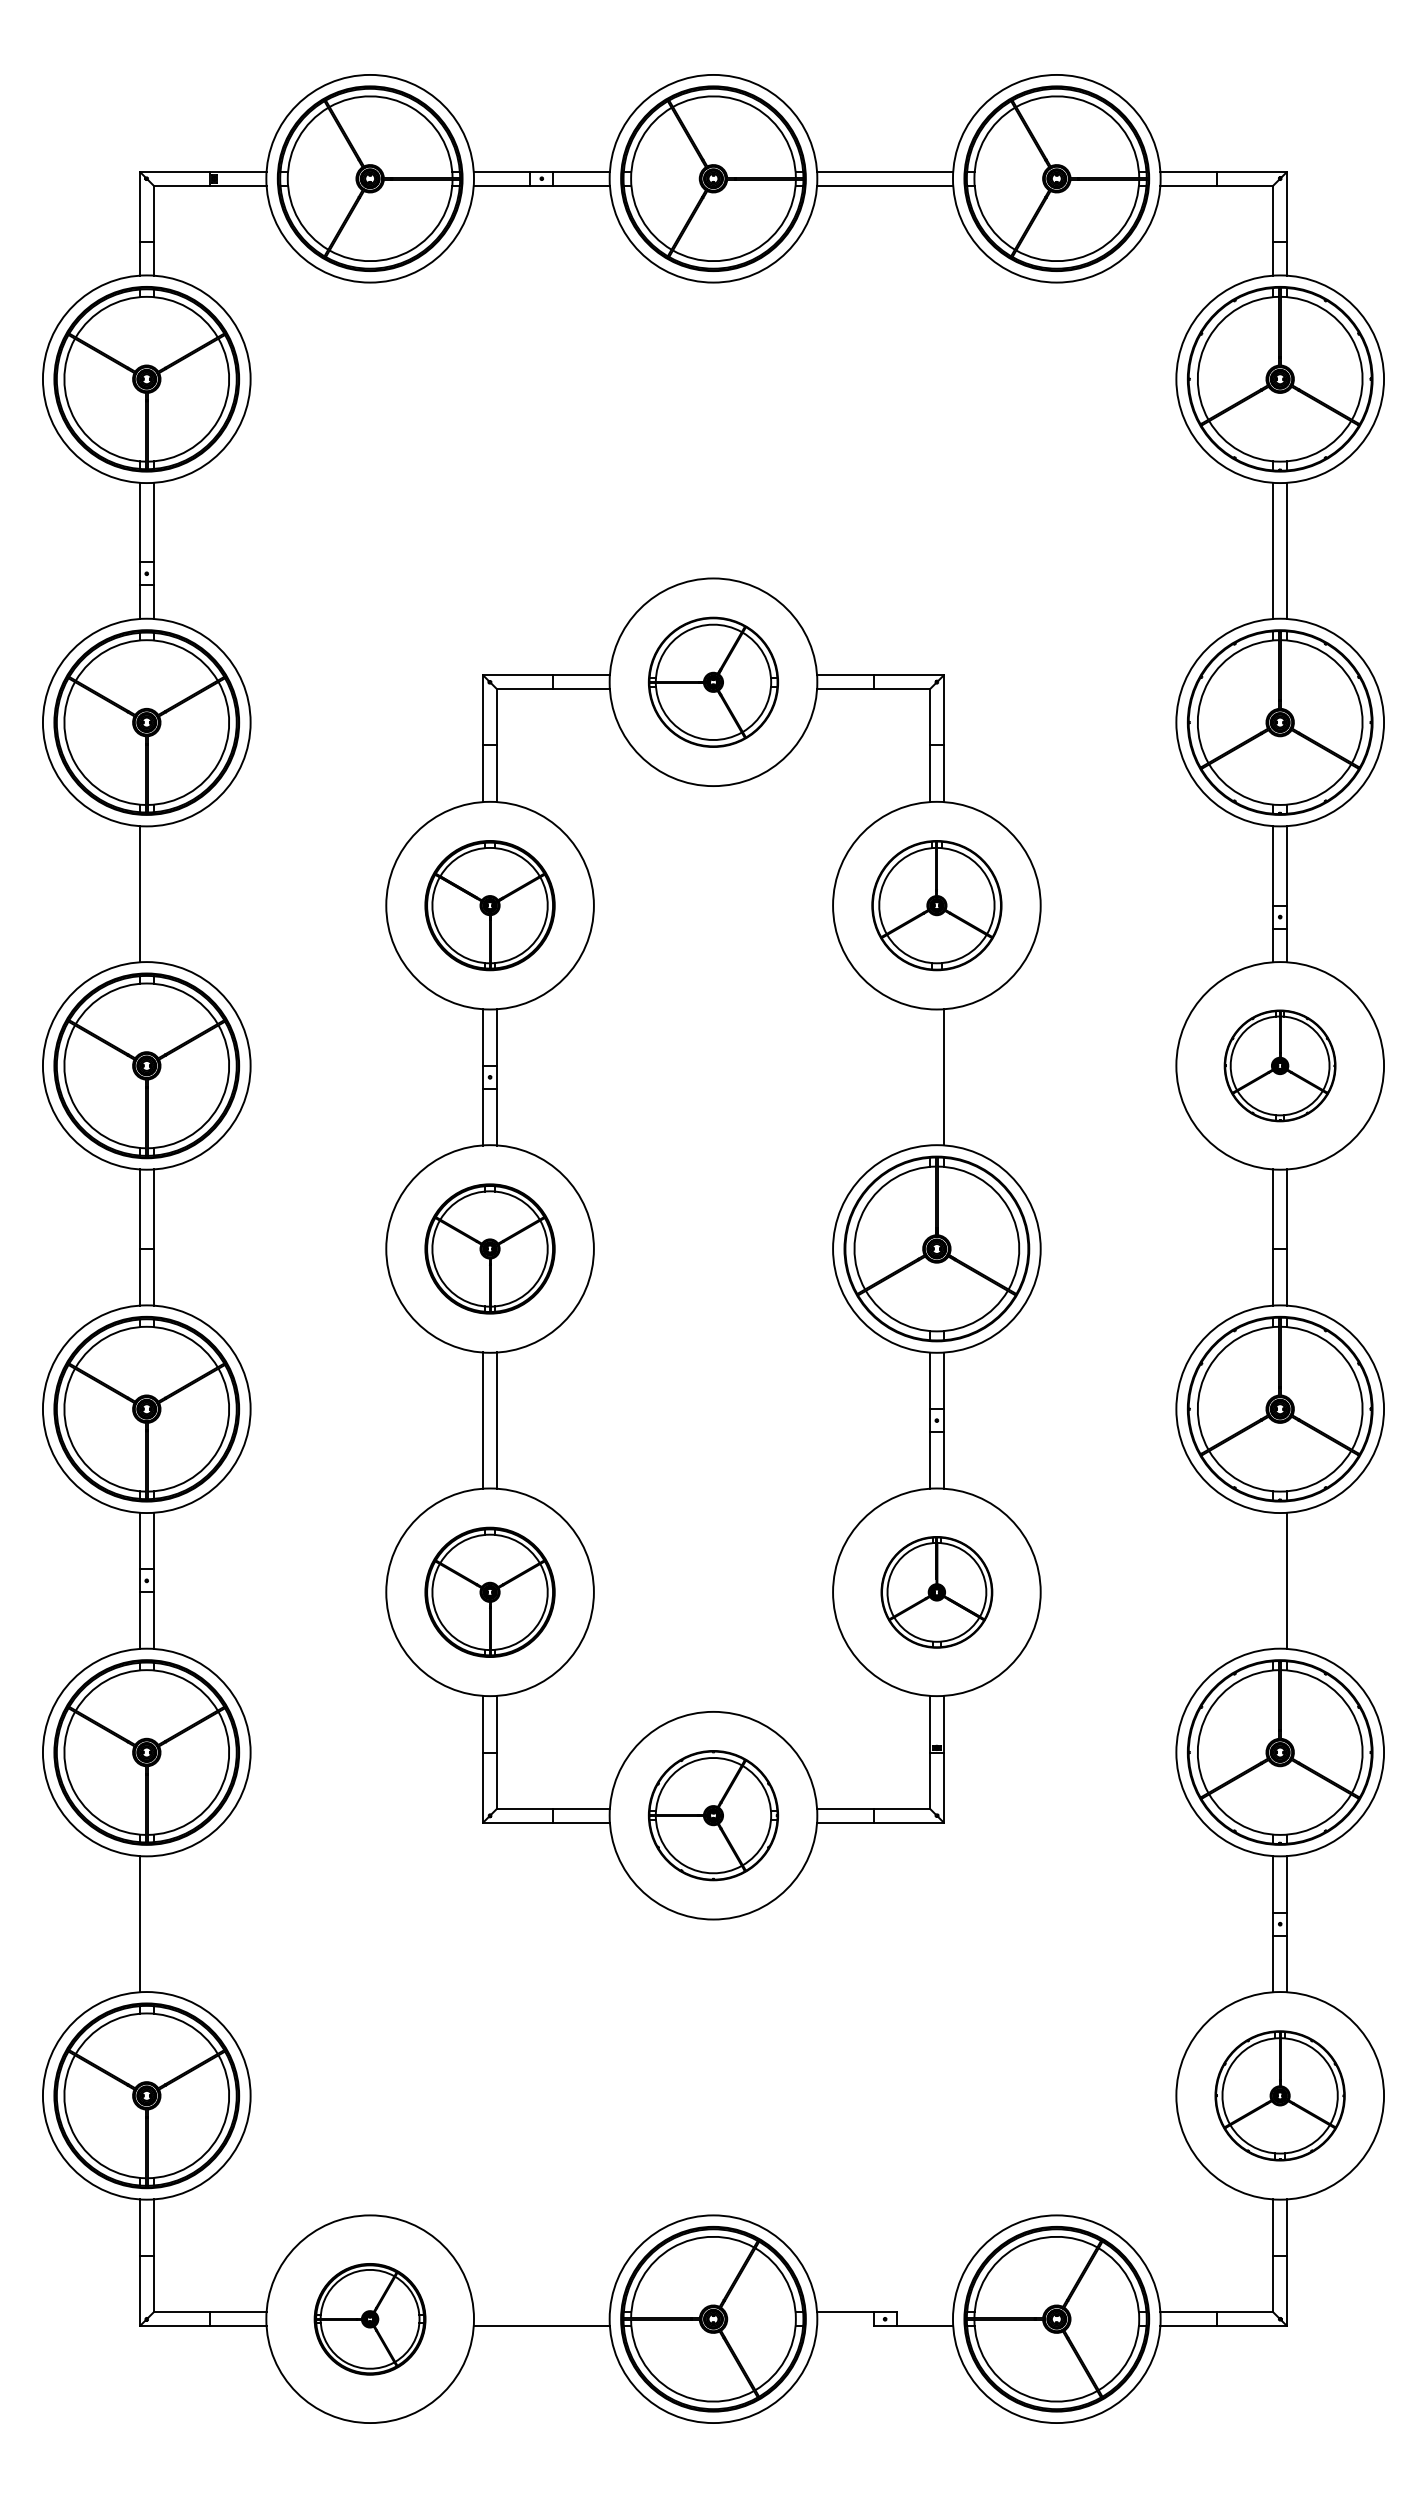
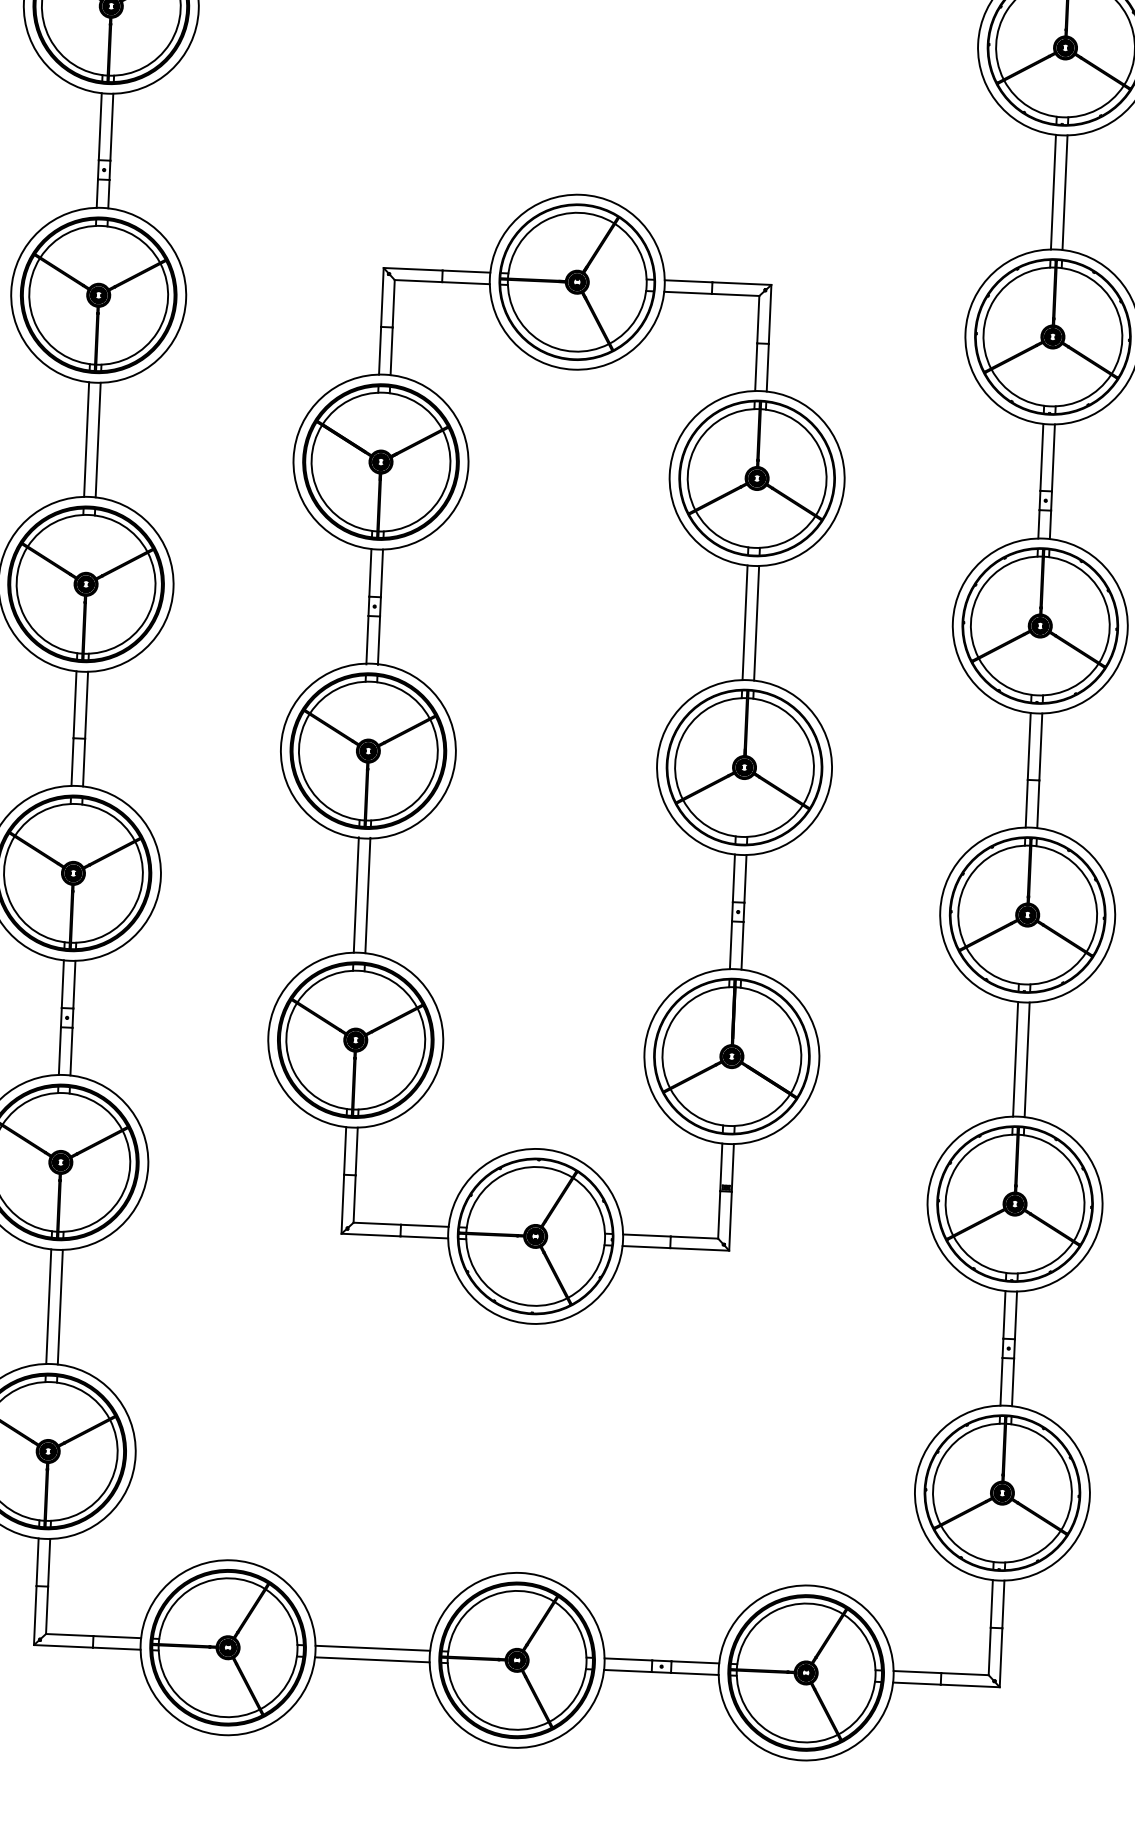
part: (713, 682) -> (577, 282), size x1.43
line: (153, 894) -> (98, 440), added
part: (489, 905) -> (380, 461), size x1.43
part: (936, 905) -> (756, 478), size x1.43
part: (1279, 1065) -> (1039, 625), size x1.67
line: (930, 1077) -> (745, 622), added
part: (489, 1248) -> (367, 750), size x1.43
line: (1273, 1580) -> (1015, 1059), added
part: (489, 1592) -> (355, 1040), size x1.43
part: (936, 1592) -> (731, 1056), size x1.67
part: (713, 1815) -> (535, 1236), size x1.43
line: (153, 1924) -> (60, 1307), added
part: (1279, 2095) -> (1001, 1492), size x1.43
line: (541, 2312) -> (372, 1648), added
line: (924, 2312) -> (695, 1662), added
part: (369, 2319) -> (227, 1647), size x1.67
line: (845, 2326) -> (627, 1671), added

